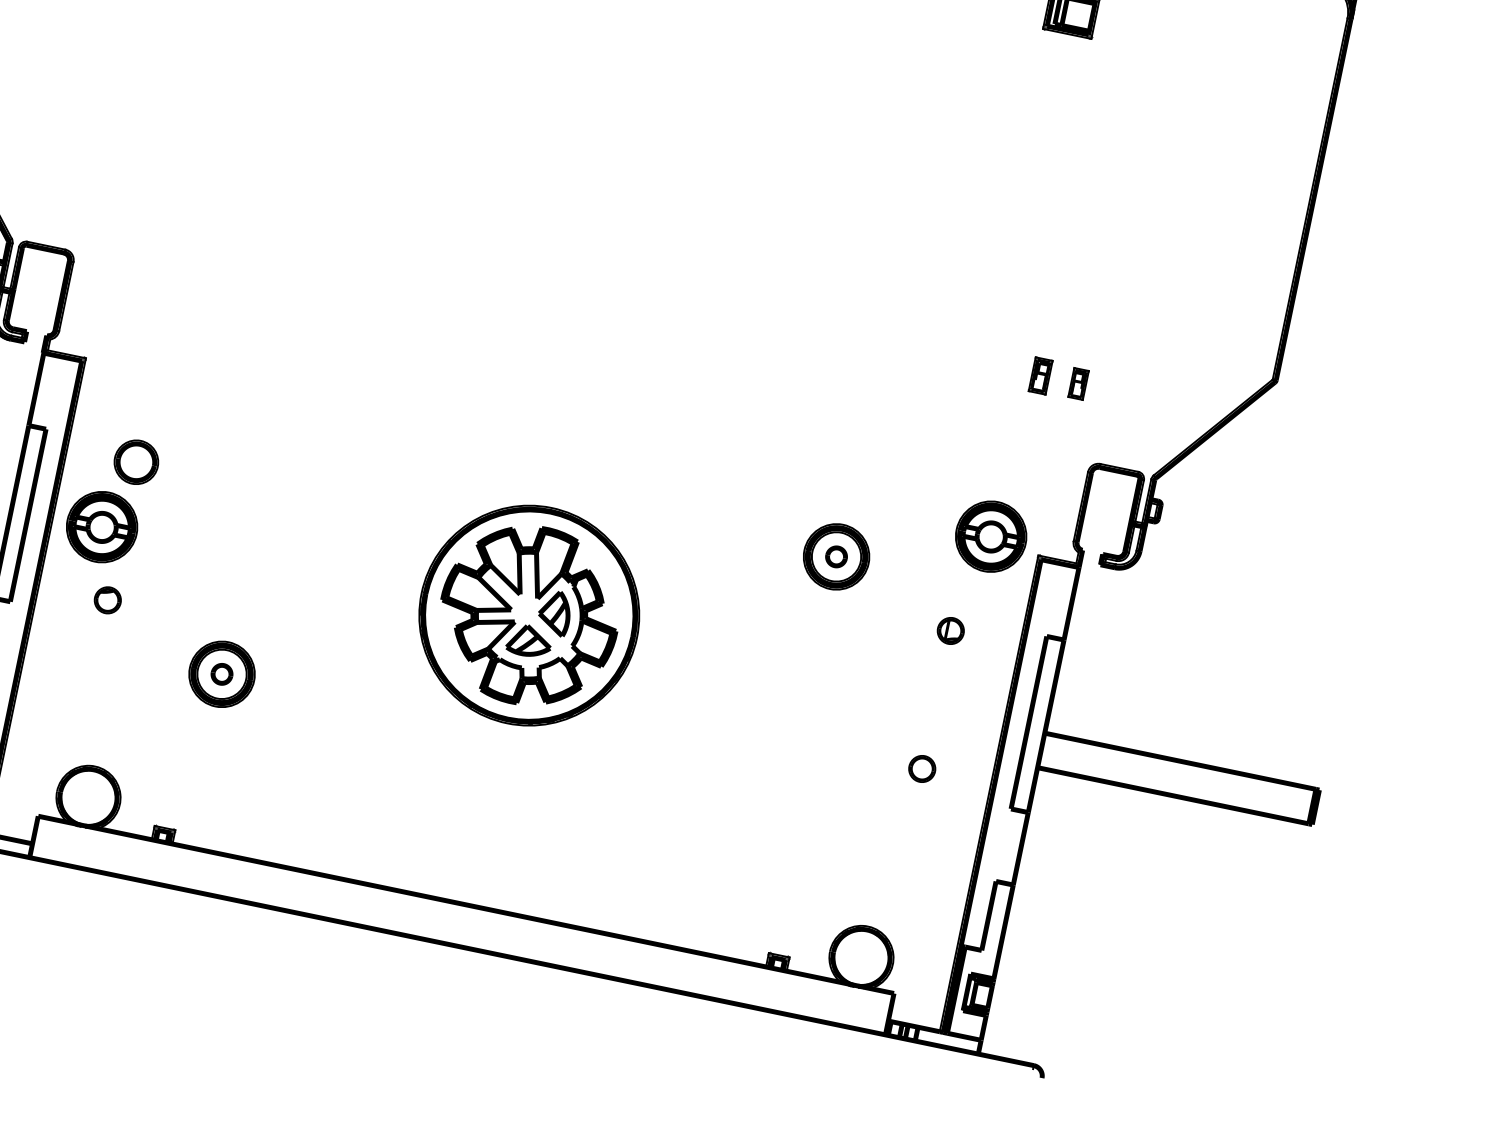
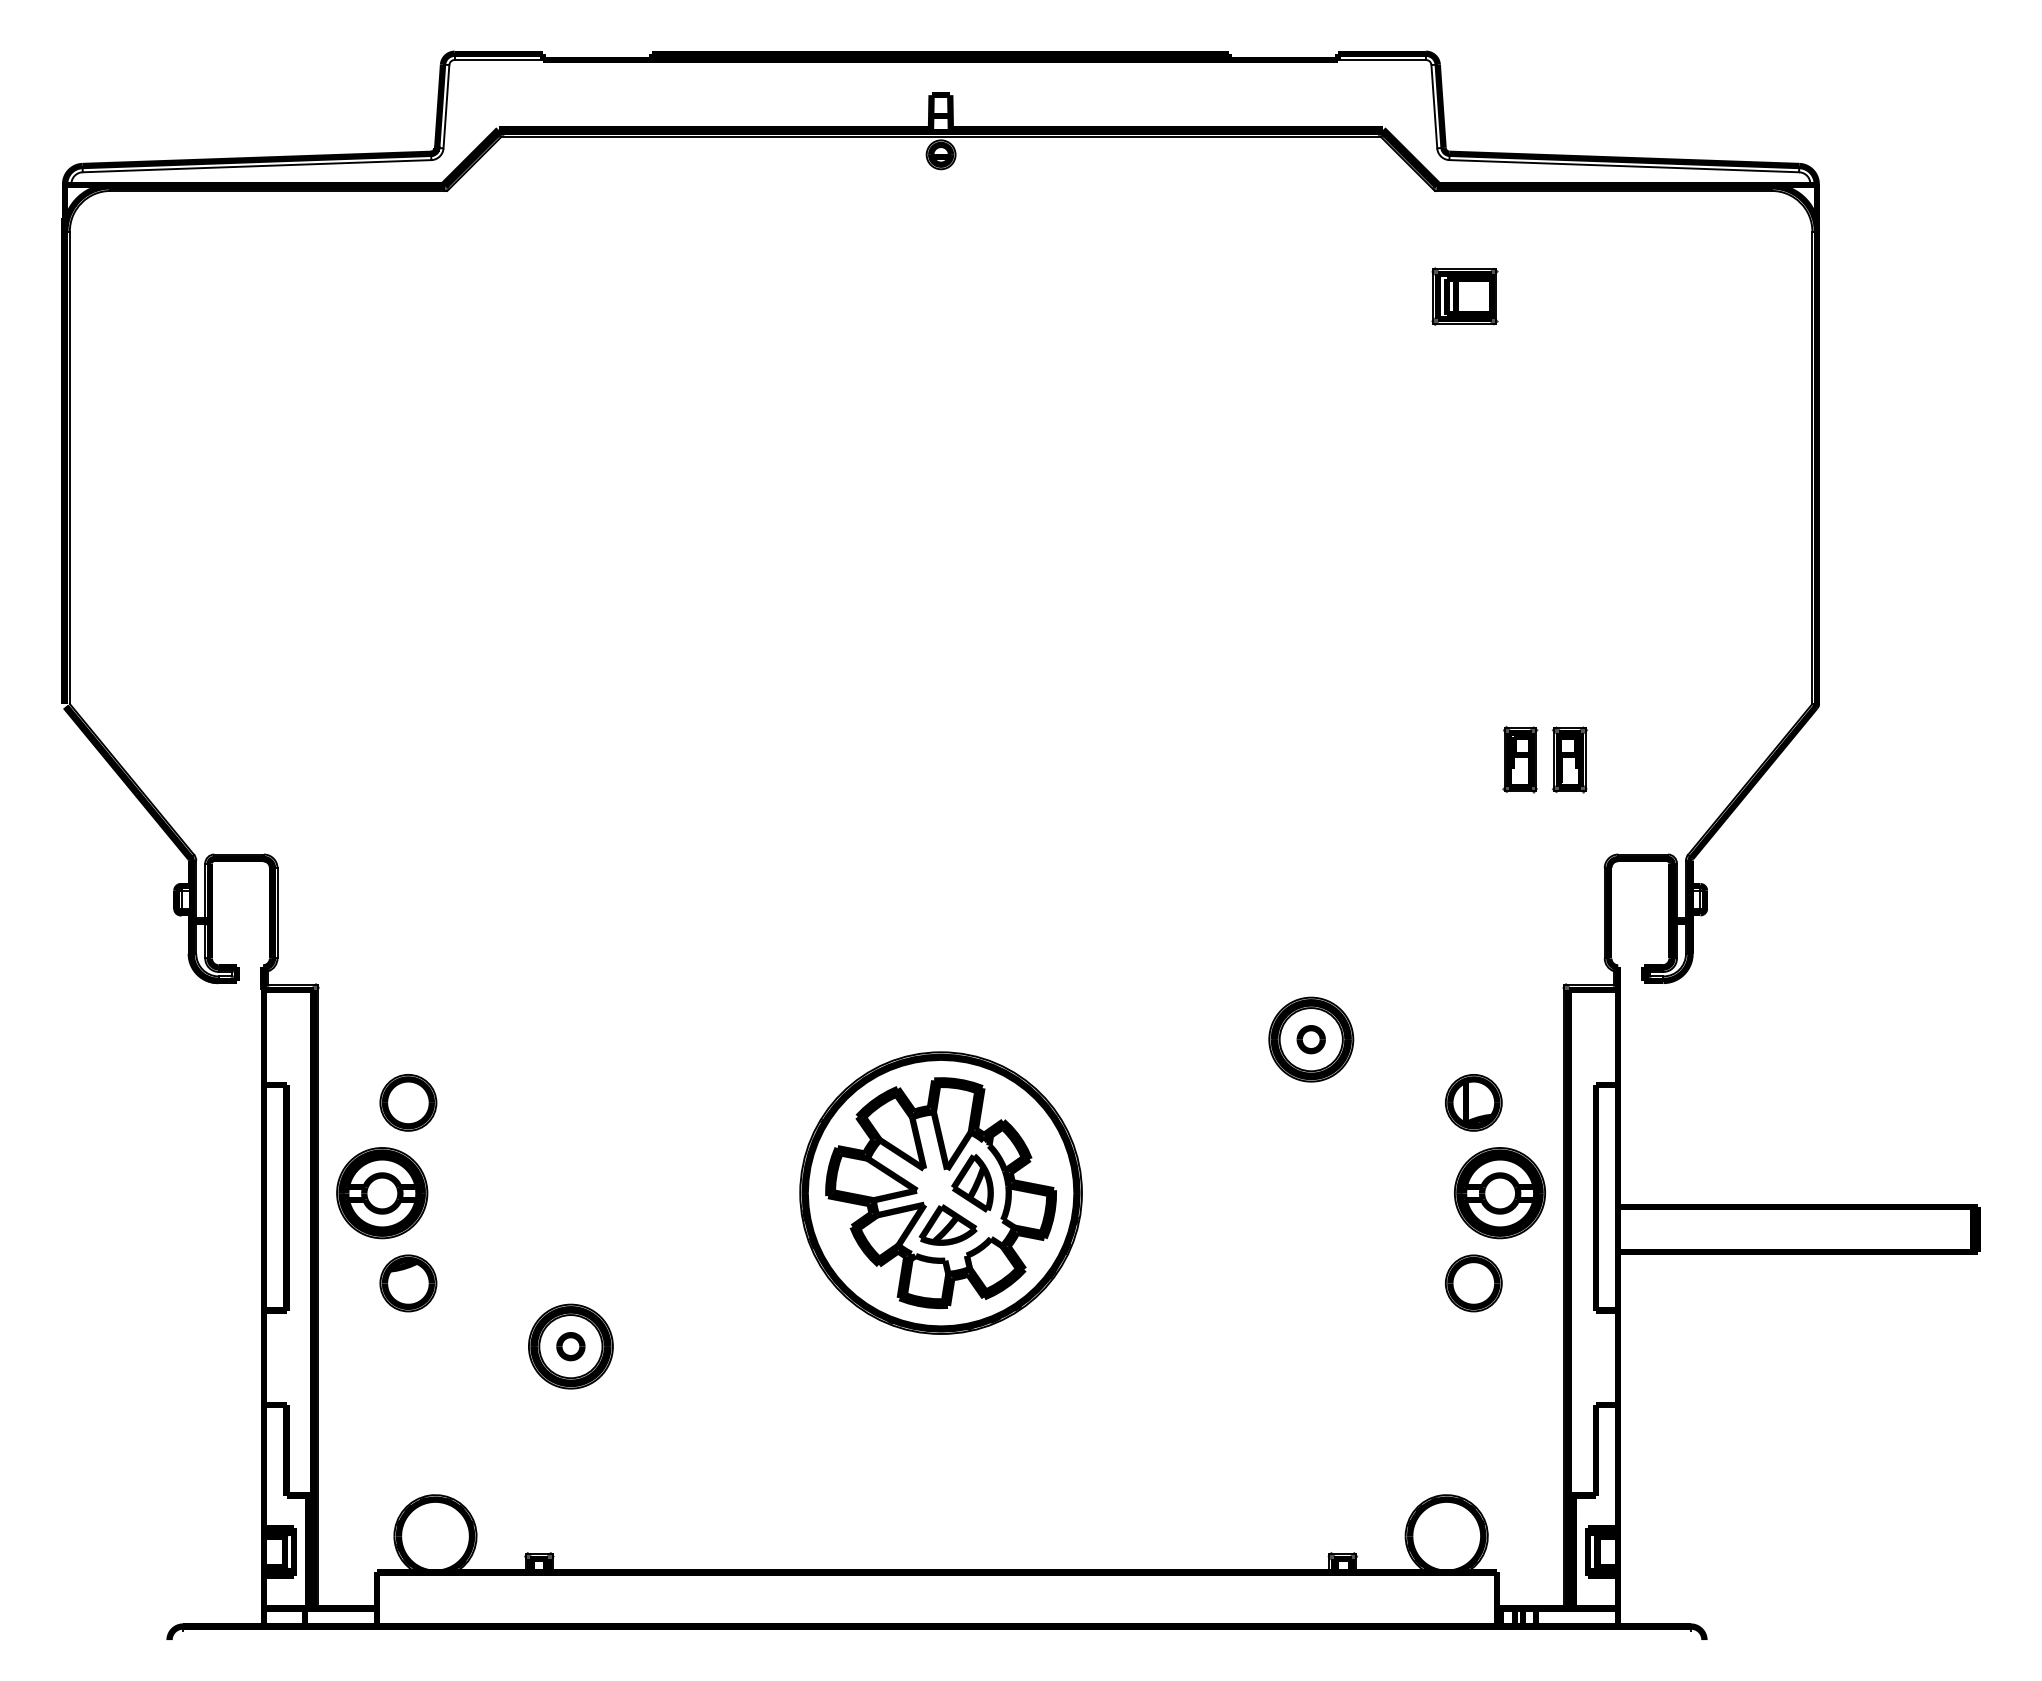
part: (1040, 375) -> (1520, 759), size x1.43
part: (1078, 383) -> (1569, 759), size x1.67
part: (990, 536) -> (1499, 1193), moved
part: (107, 600) -> (408, 1283), size x1.67
part: (950, 630) -> (1473, 1102), size x1.67
part: (921, 768) -> (1473, 1283), size x1.67

